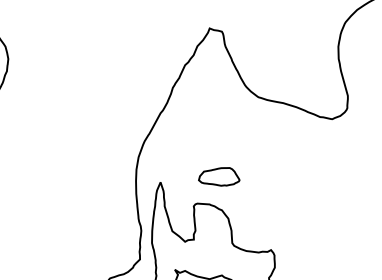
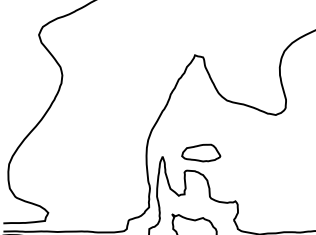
part: (219, 176) -> (201, 152), size x1.43

